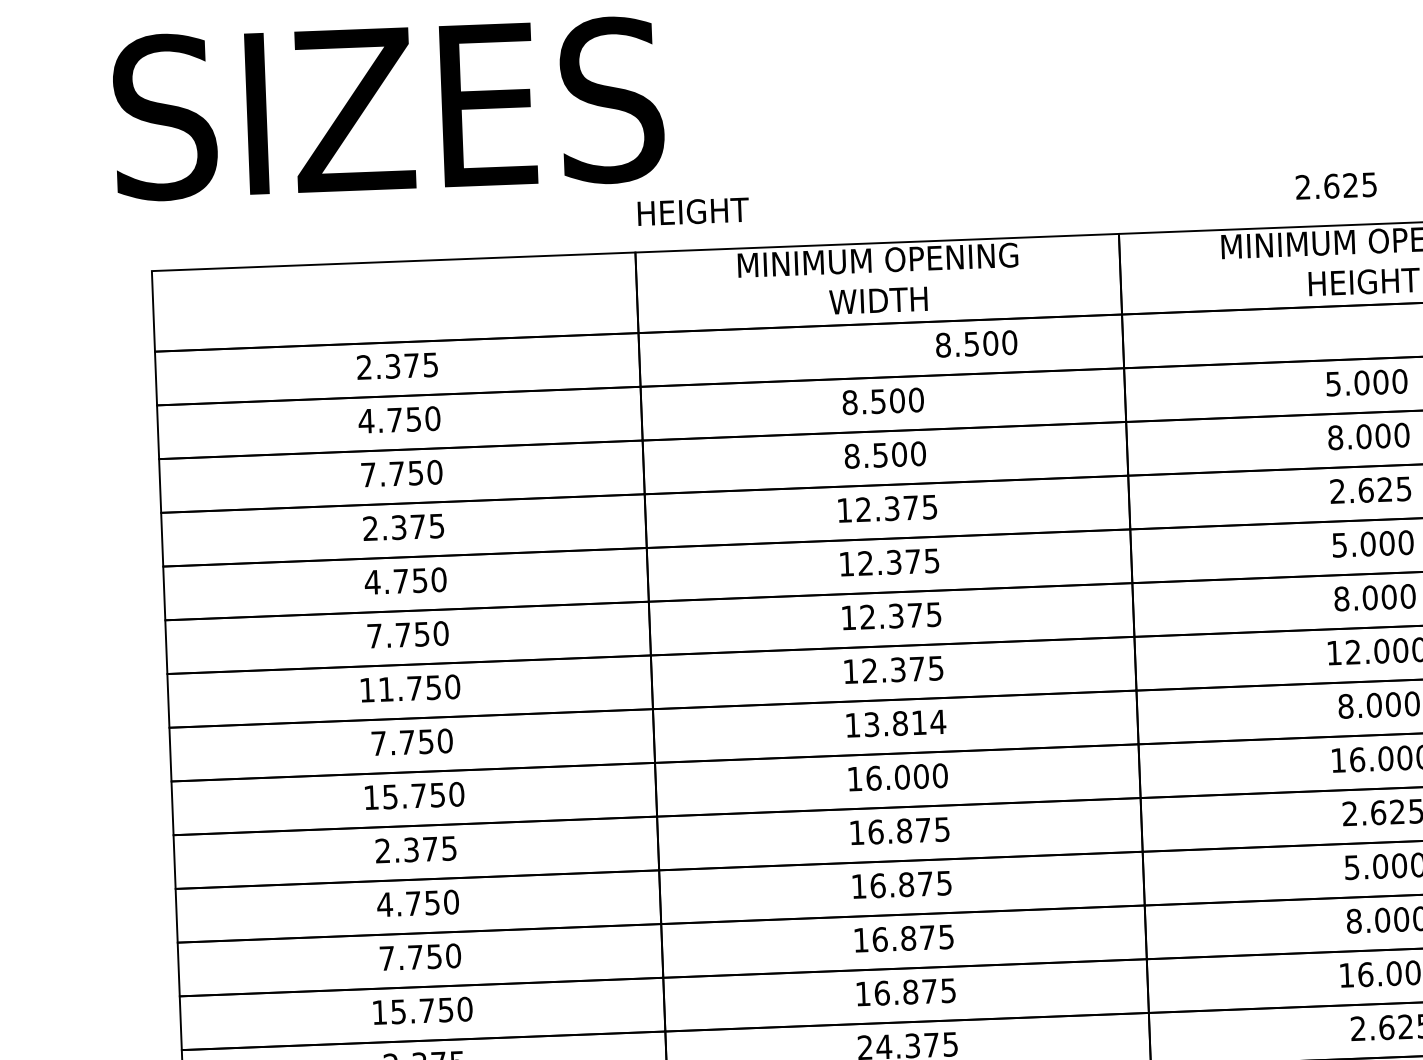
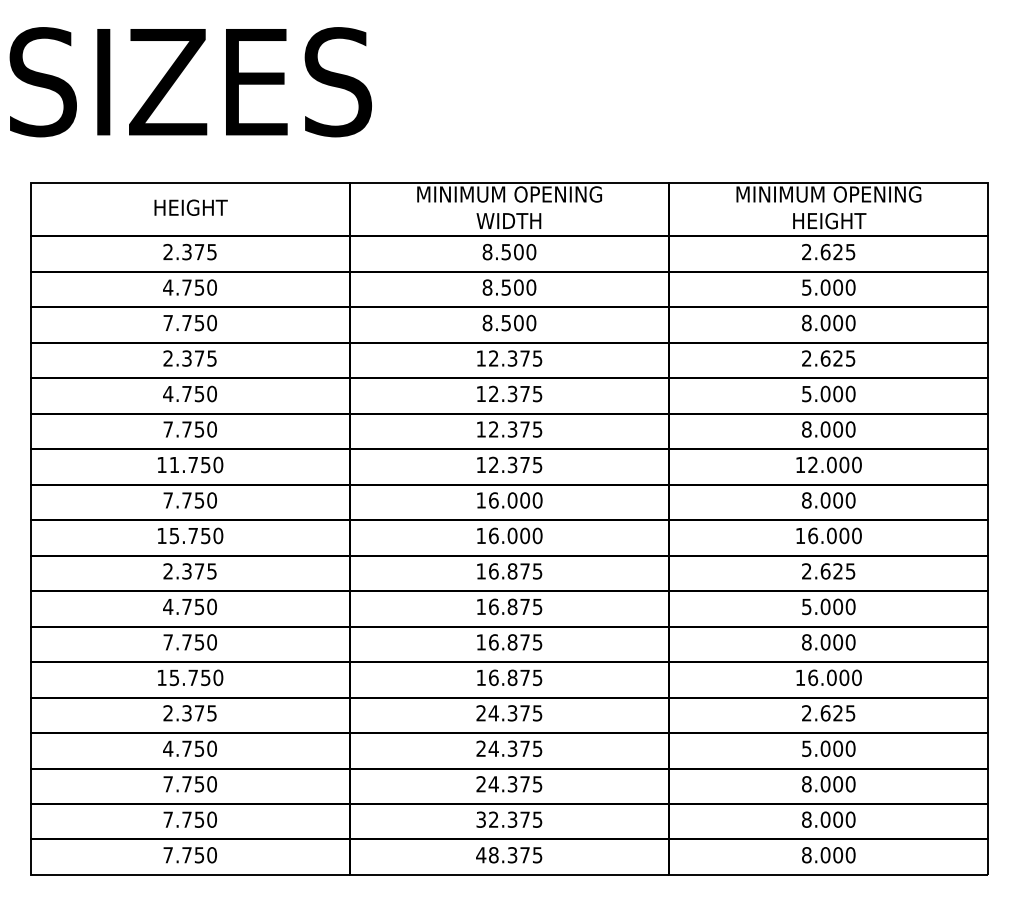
text: (1336, 186) -> (828, 252), moved
text: (692, 211) -> (190, 207), moved
text: (976, 344) -> (509, 252), moved
text: (904, 723) -> (515, 500), 13.814 -> 16.000

